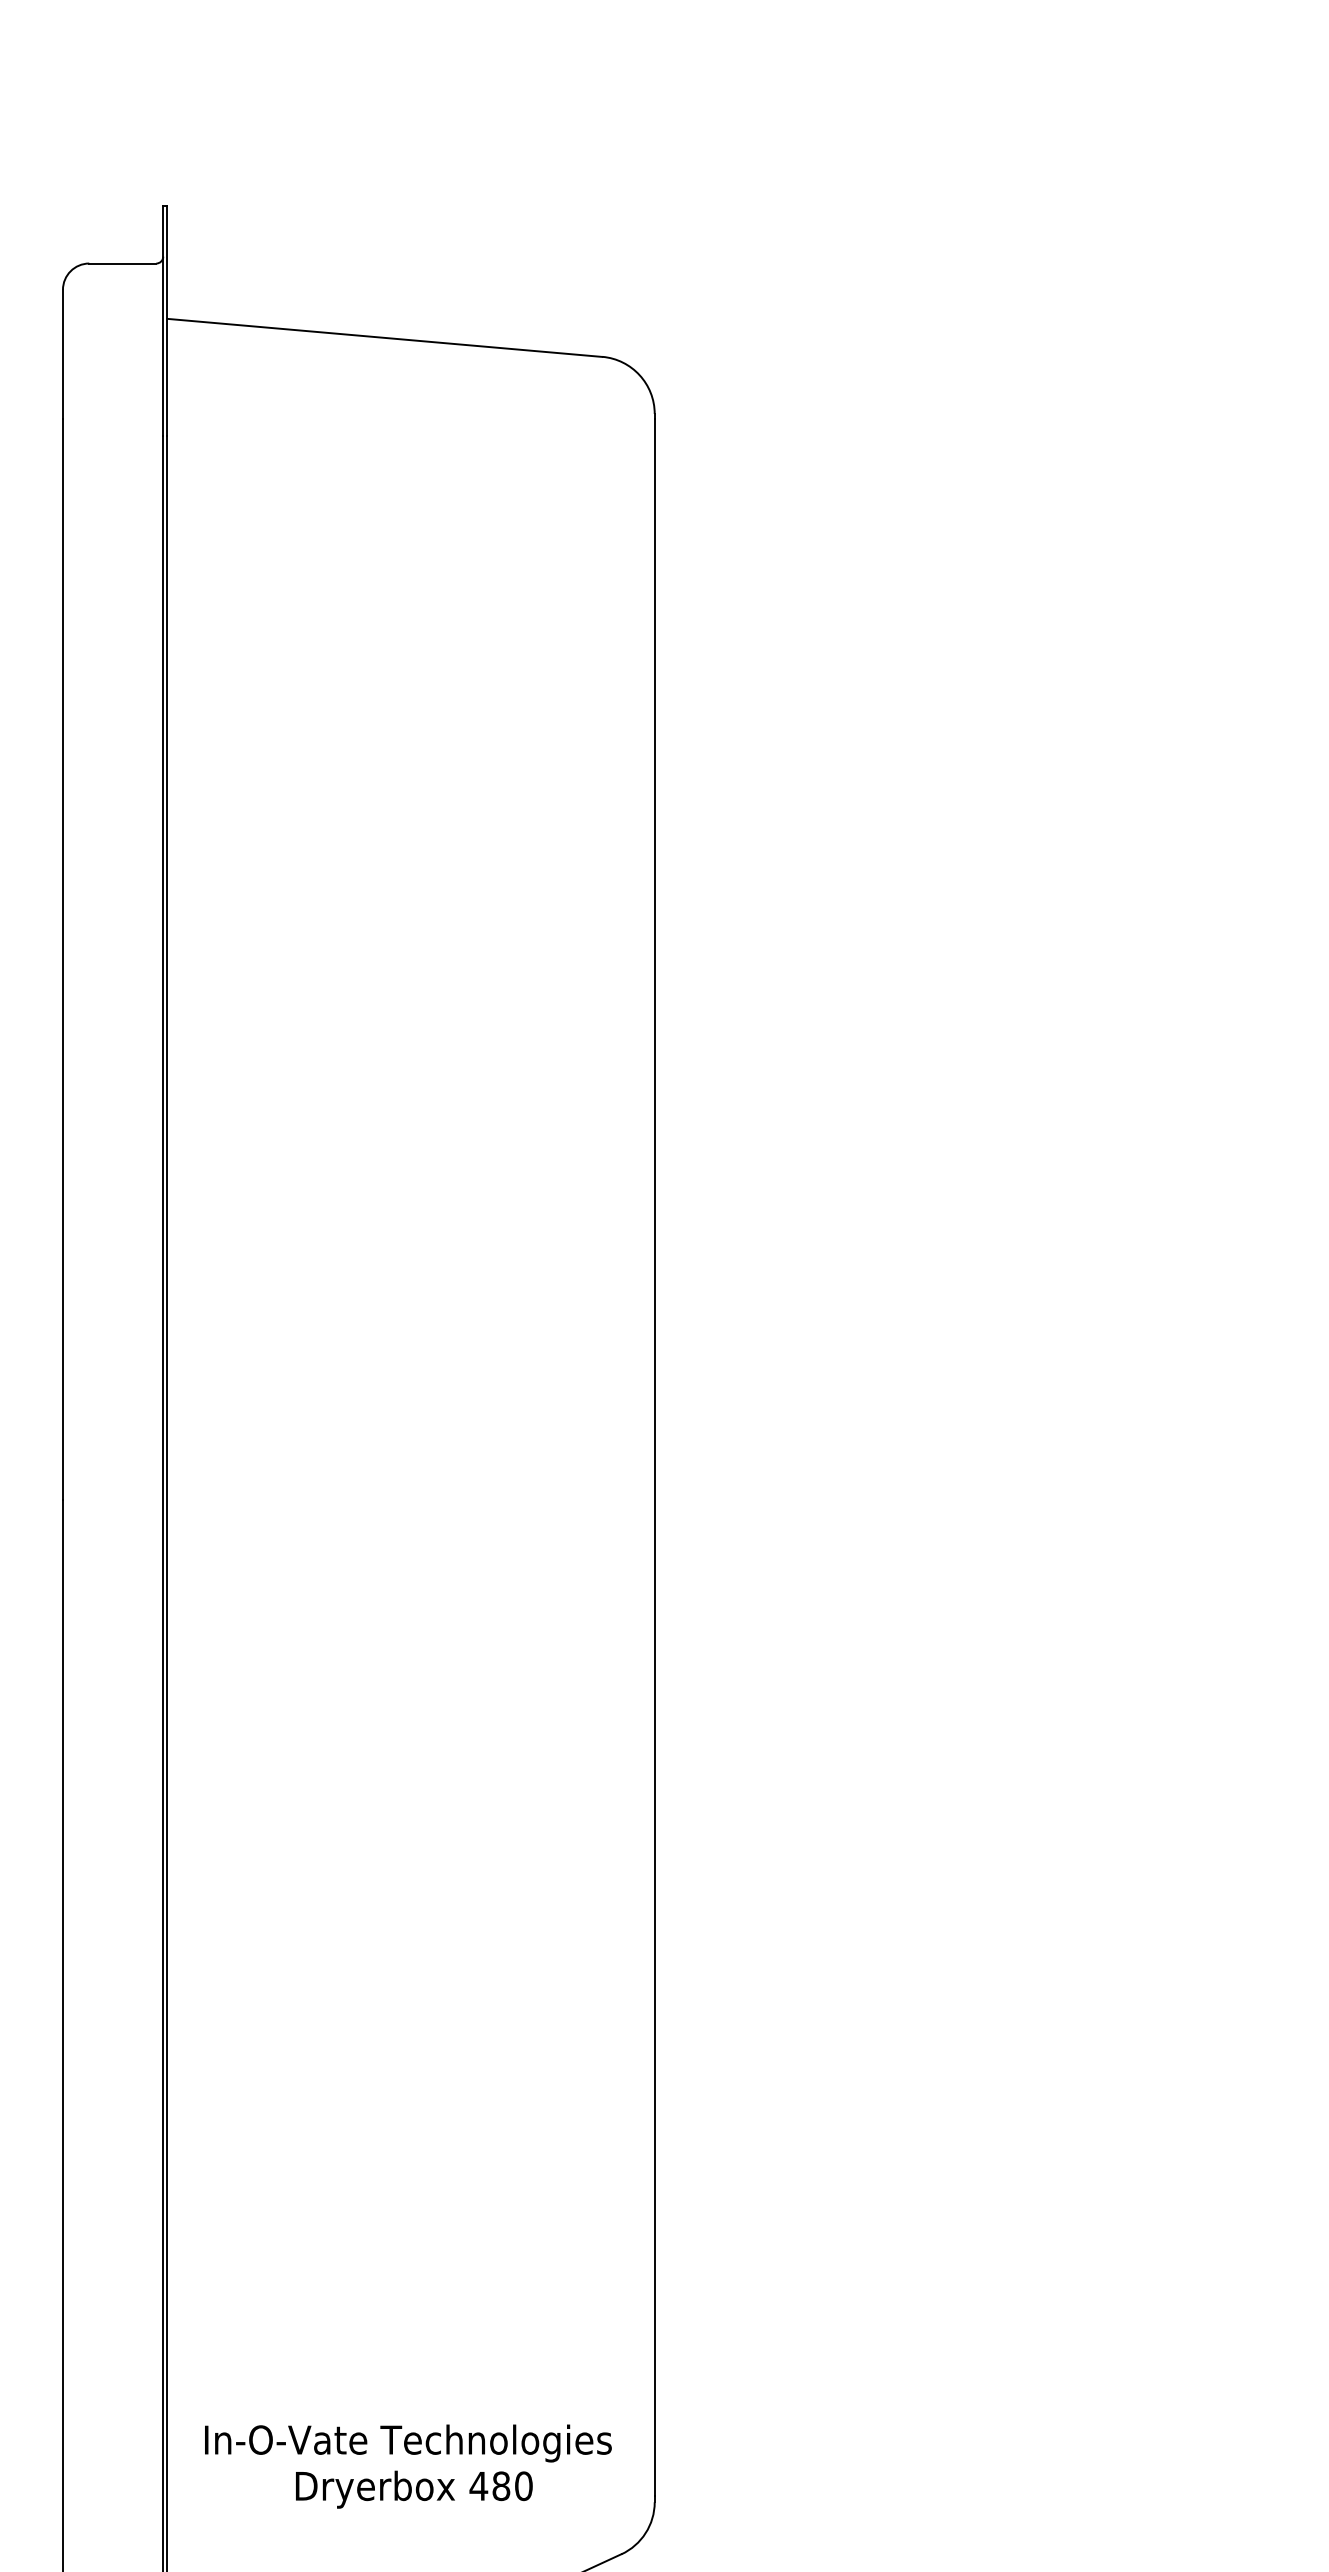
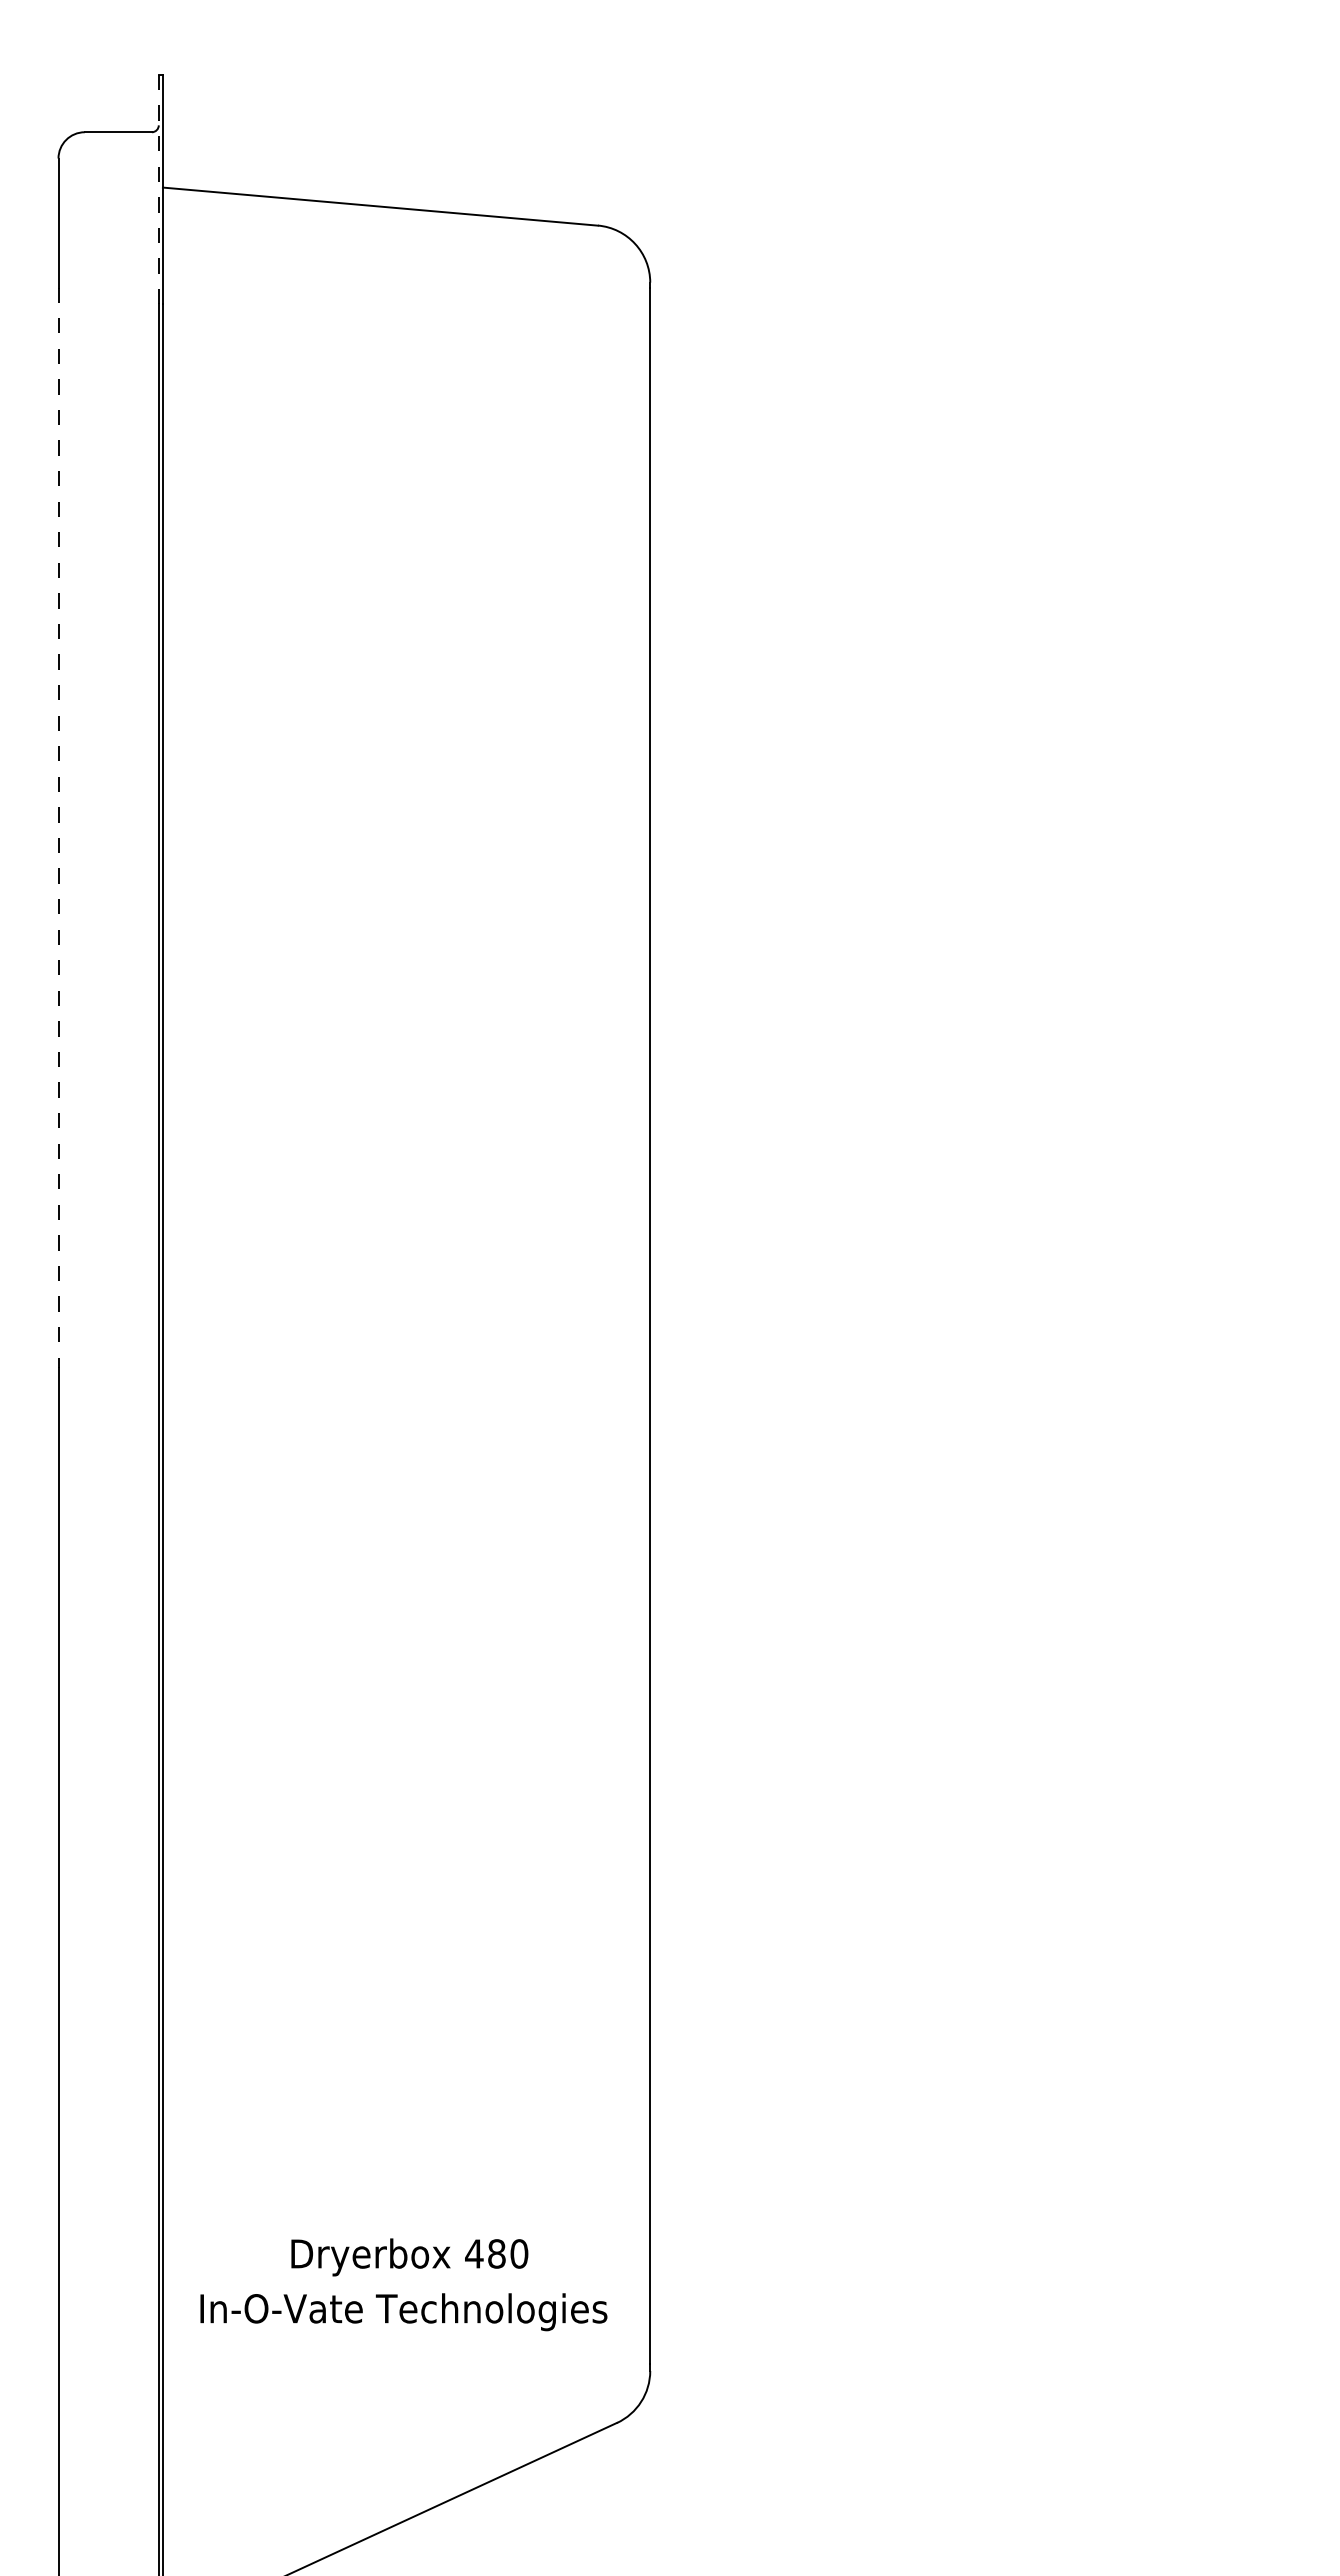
line: (162, 320) -> (158, 189), solid -> dashed
line: (62, 959) -> (58, 828), solid -> dashed
text: (413, 2489) -> (409, 2257), moved

